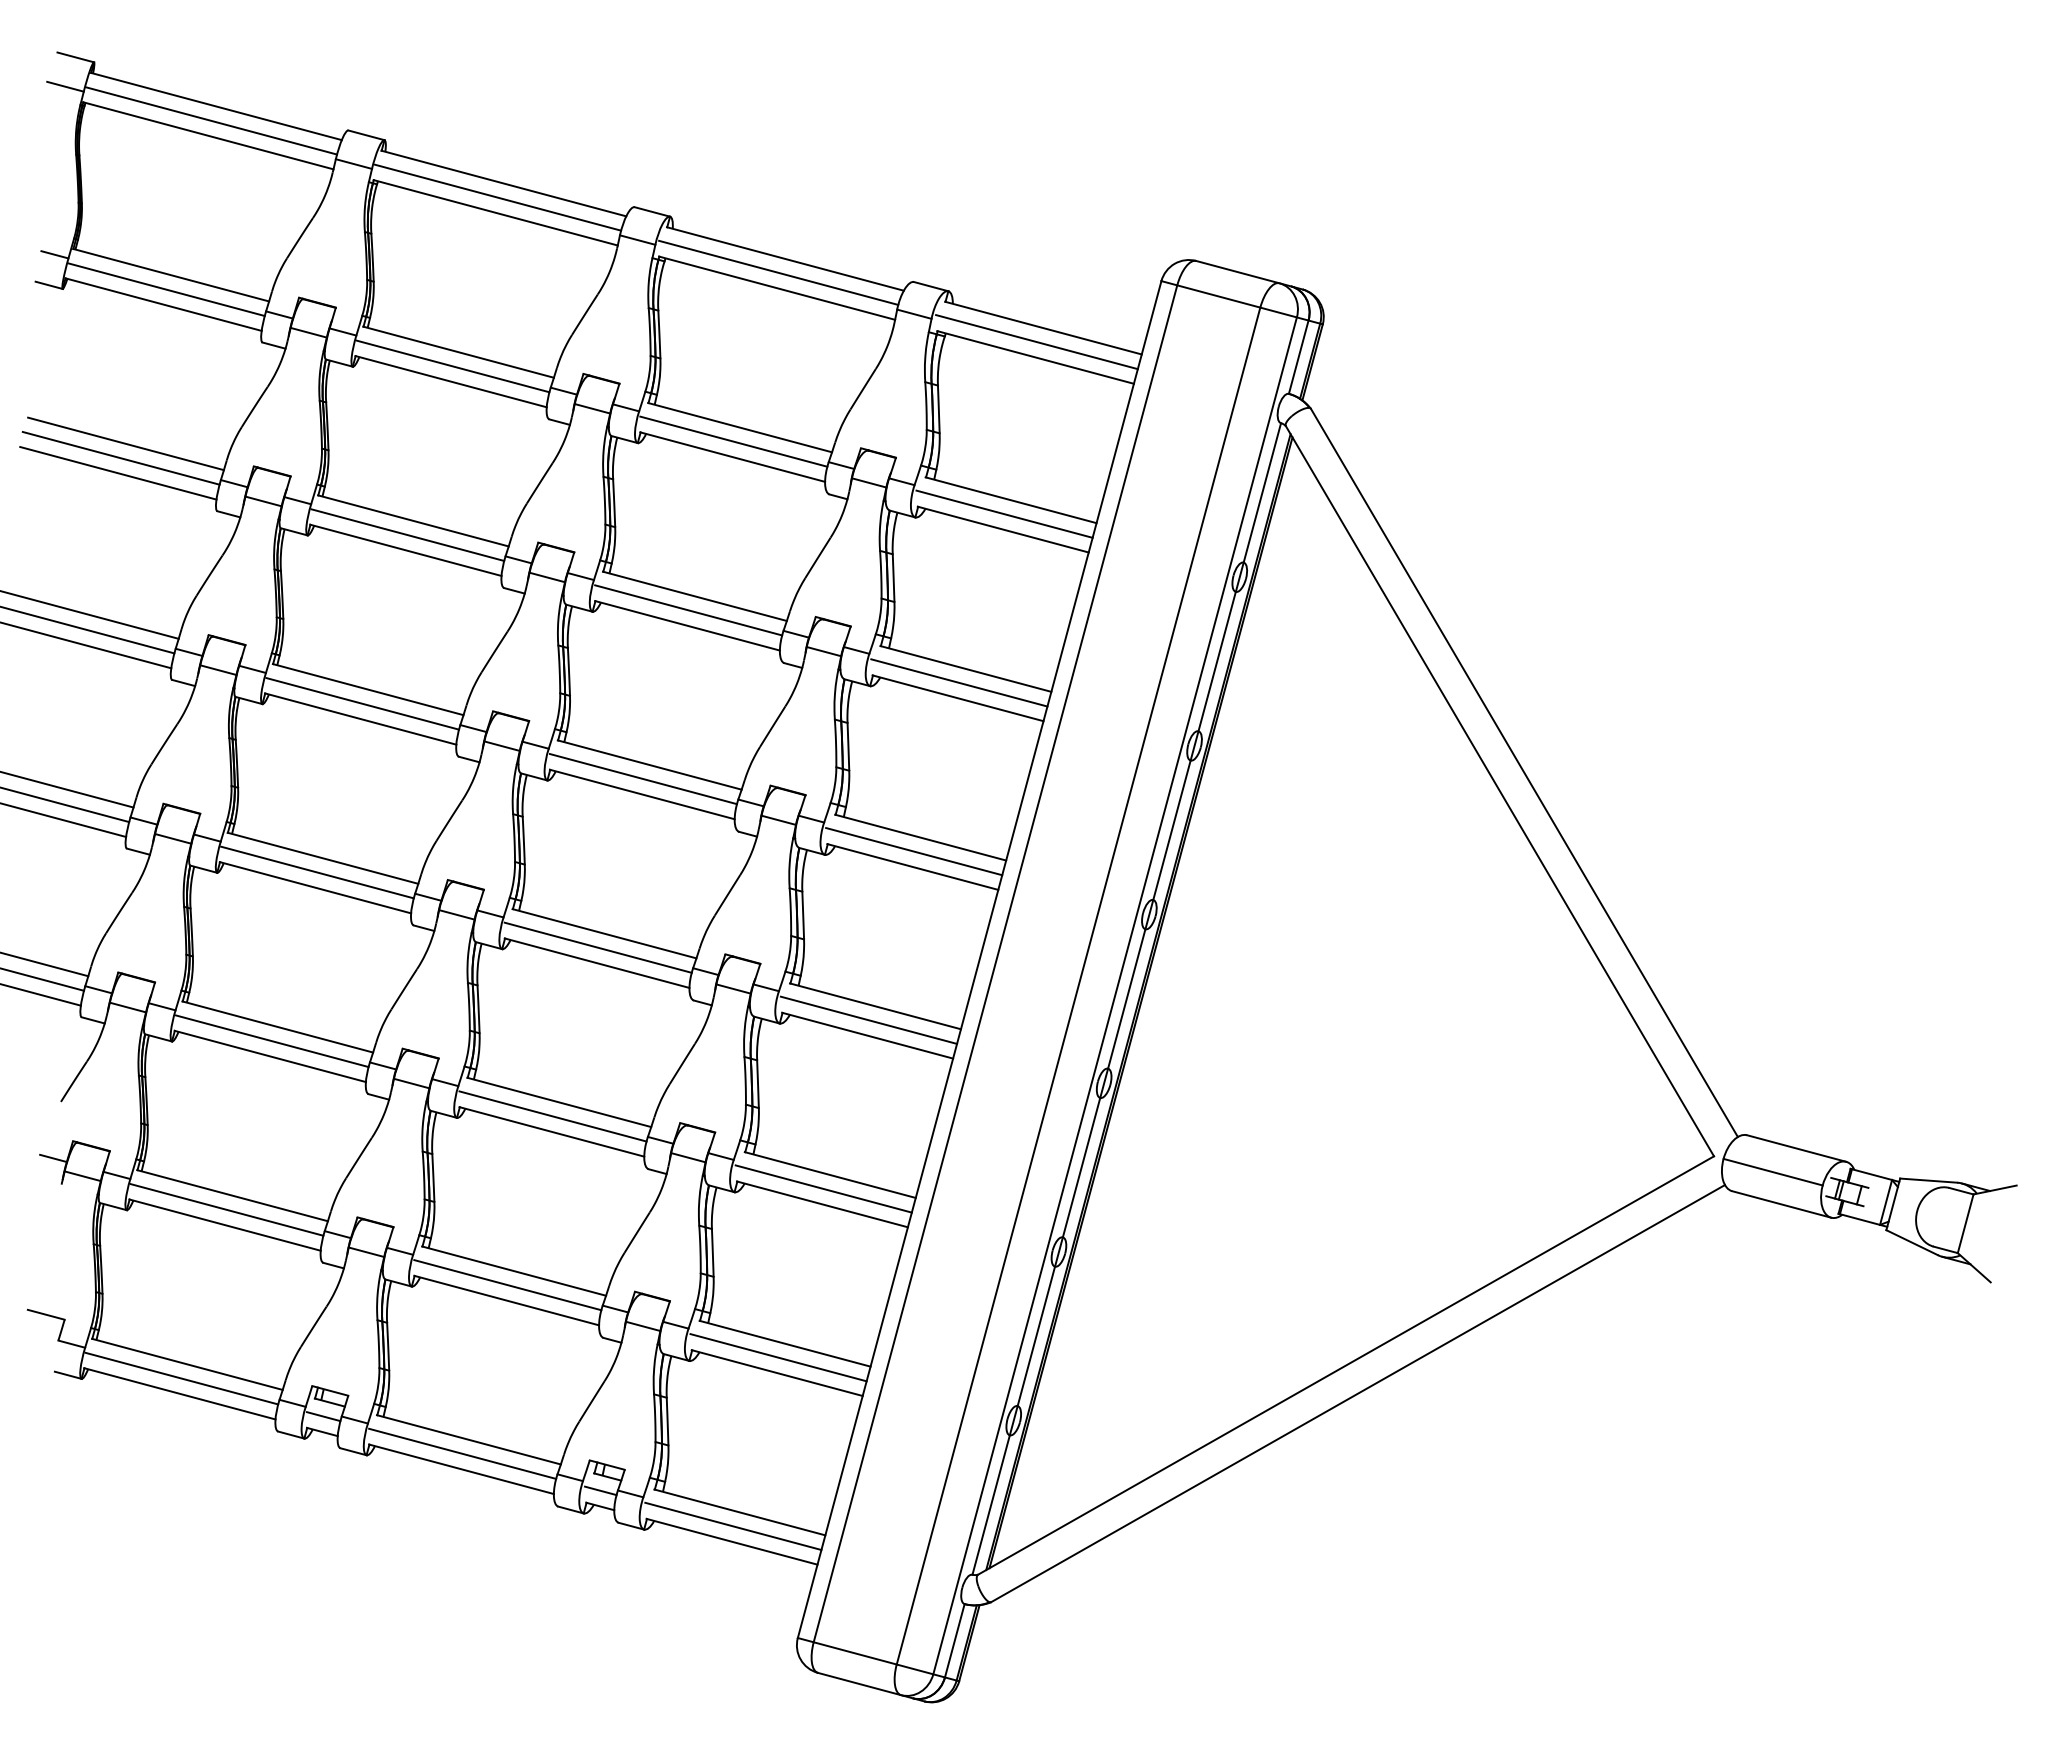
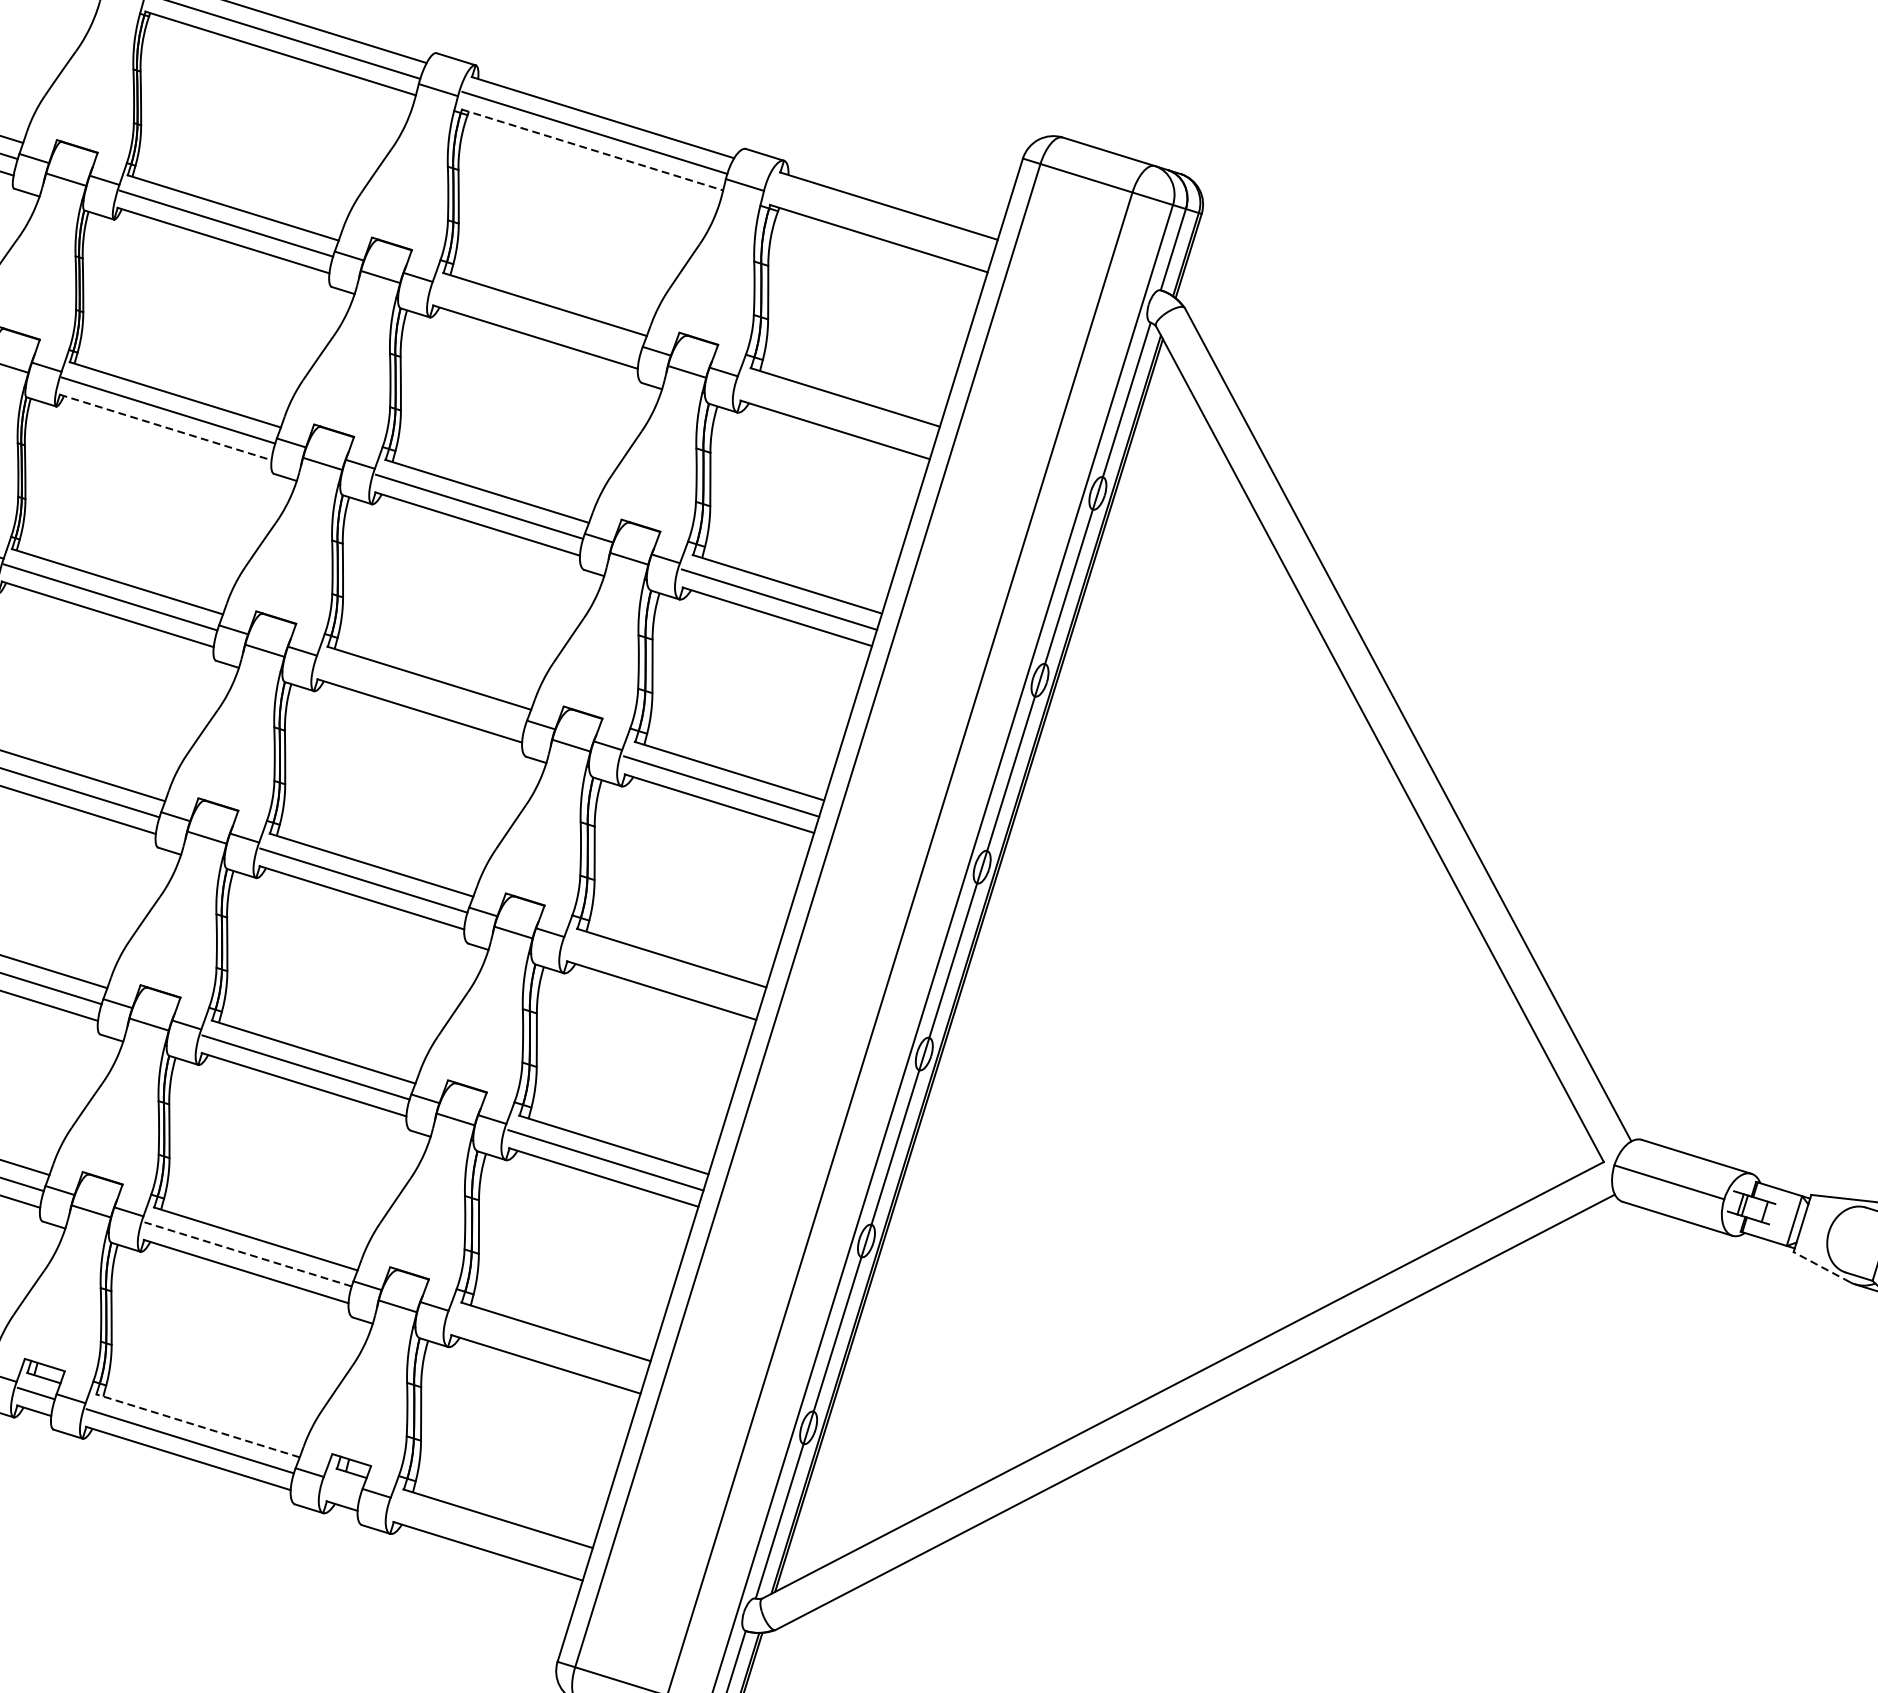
line: (777, 288) -> (592, 150), solid -> dashed
line: (1036, 342) -> (880, 221), removed
line: (733, 441) -> (537, 319), removed
line: (1004, 513) -> (837, 411), removed
line: (406, 550) -> (166, 427), solid -> dashed
line: (642, 779) -> (420, 694), removed
line: (868, 1019) -> (663, 972), removed
line: (1912, 1242) -> (1822, 1267), solid -> dashed
line: (507, 1285) -> (247, 1254), solid -> dashed
line: (778, 1357) -> (548, 1346), removed
line: (468, 1439) -> (197, 1425), solid -> dashed
line: (600, 1490) -> (343, 1488), removed
line: (733, 1526) -> (490, 1534), removed

